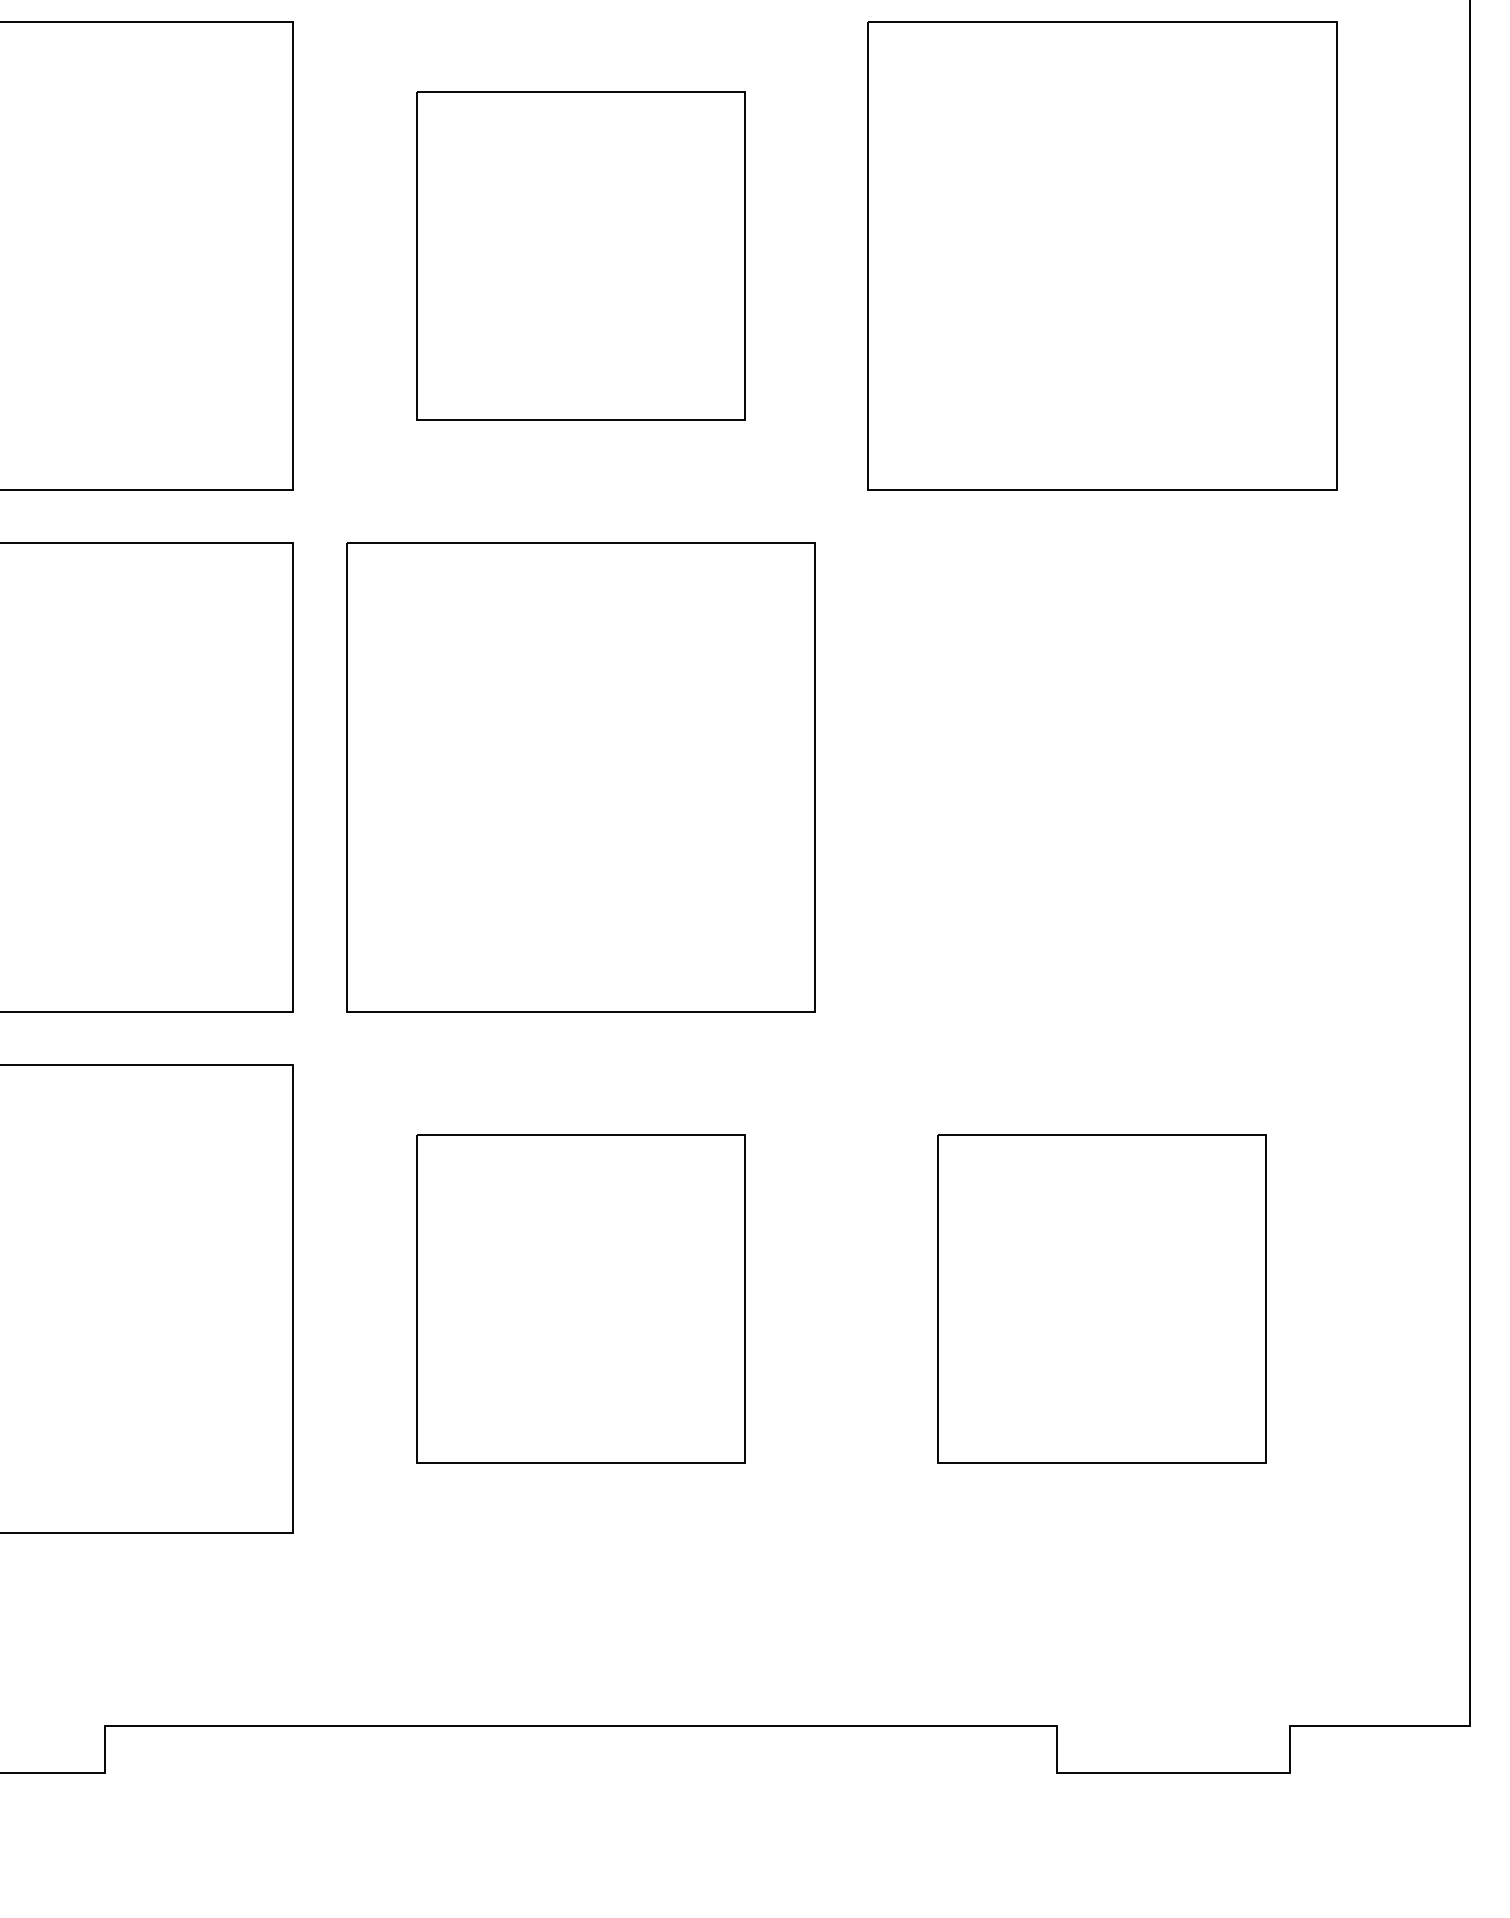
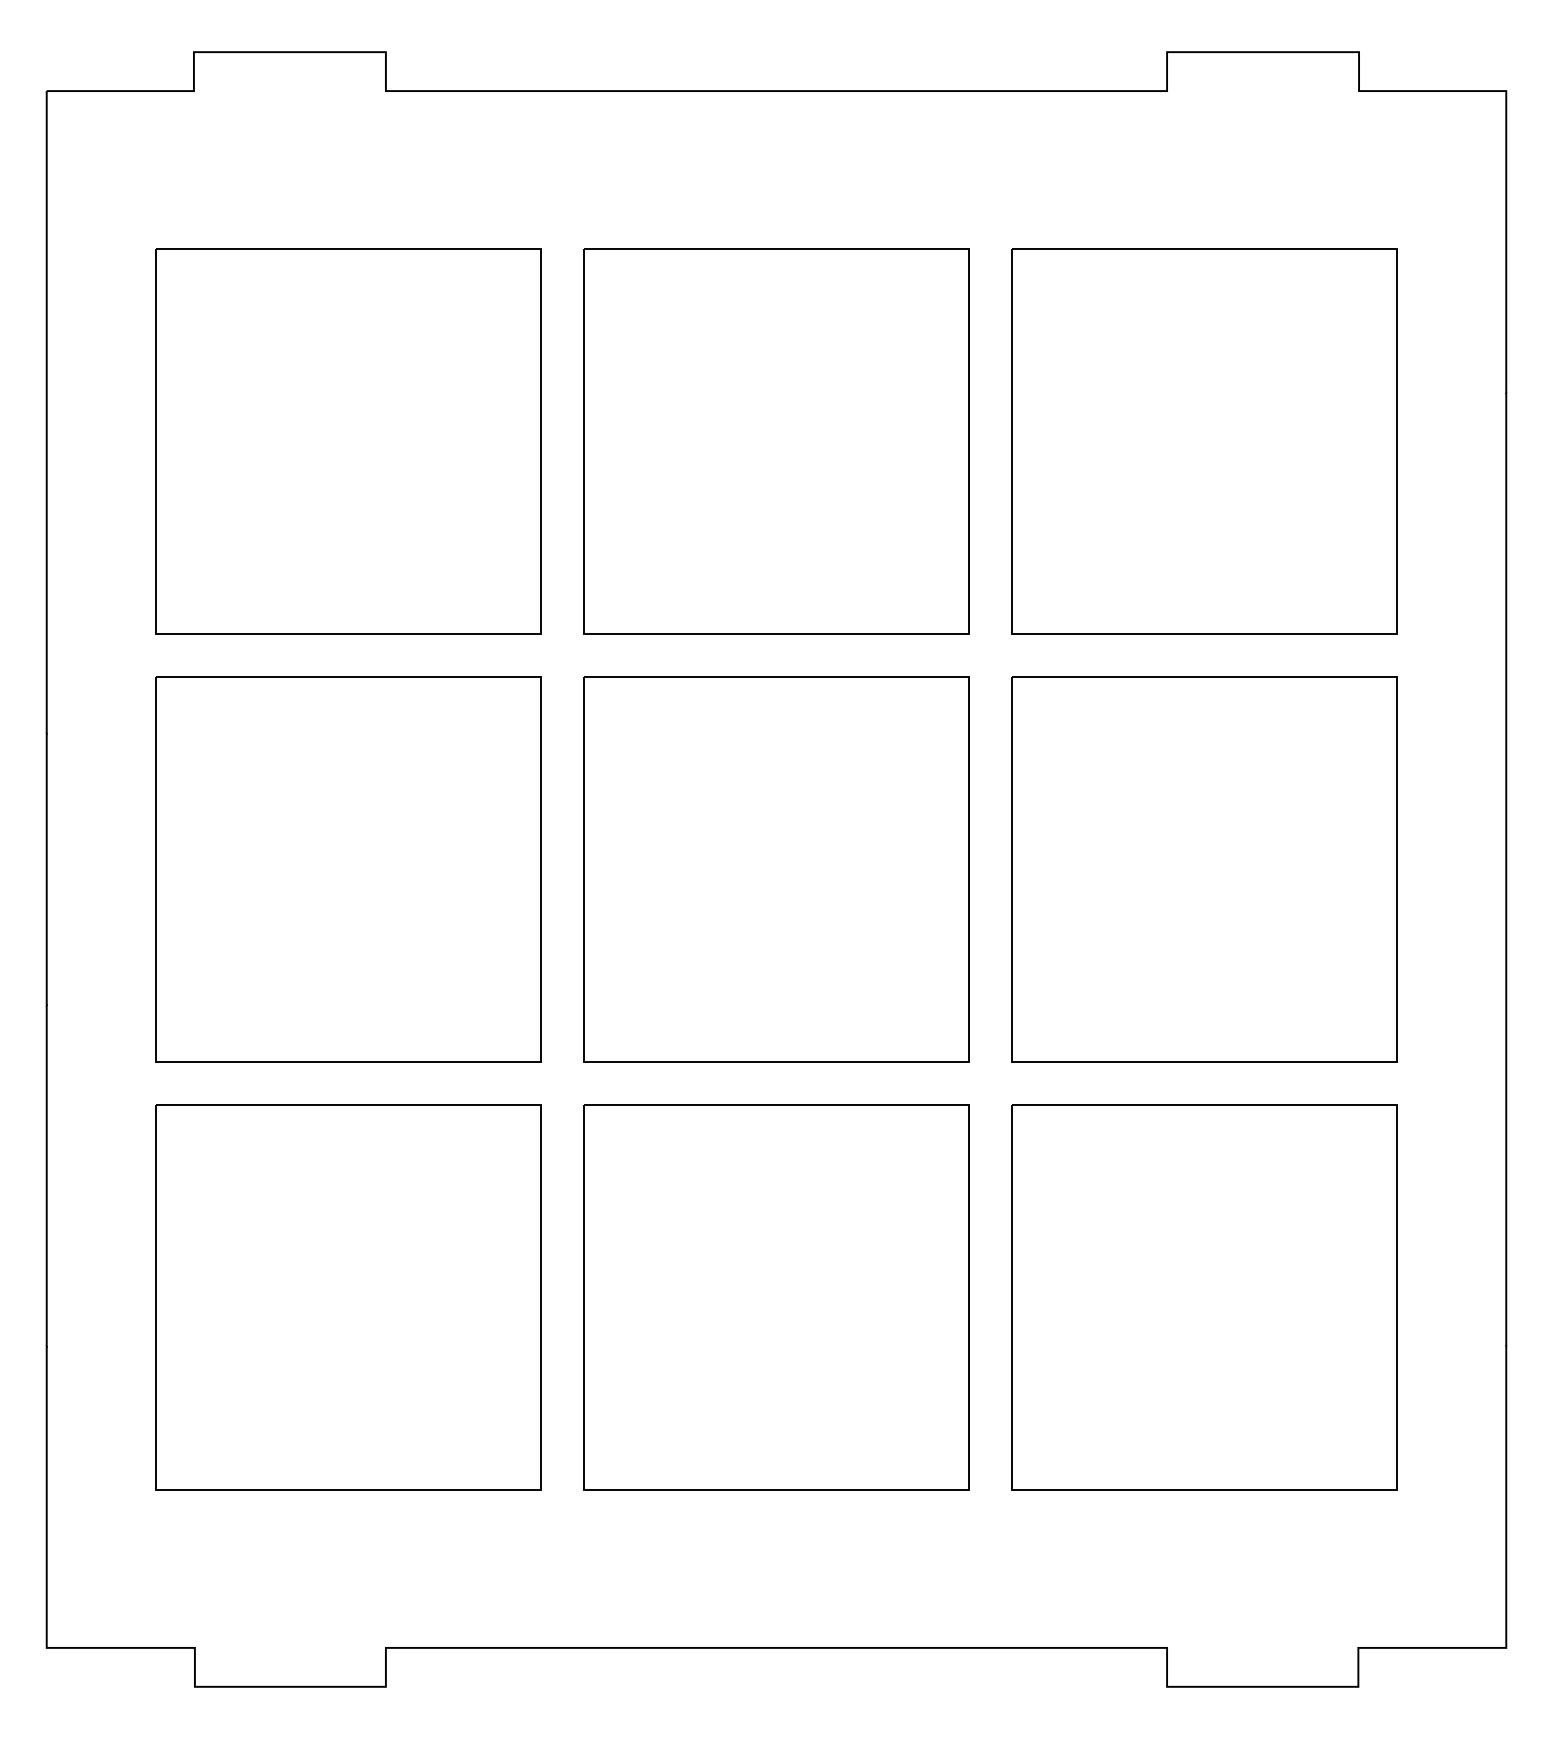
part: (580, 255) -> (776, 441), size x1.43
part: (1102, 777) -> (1204, 869), added
part: (580, 1298) -> (776, 1297), size x1.43
part: (1102, 1298) -> (1204, 1297), size x1.43

